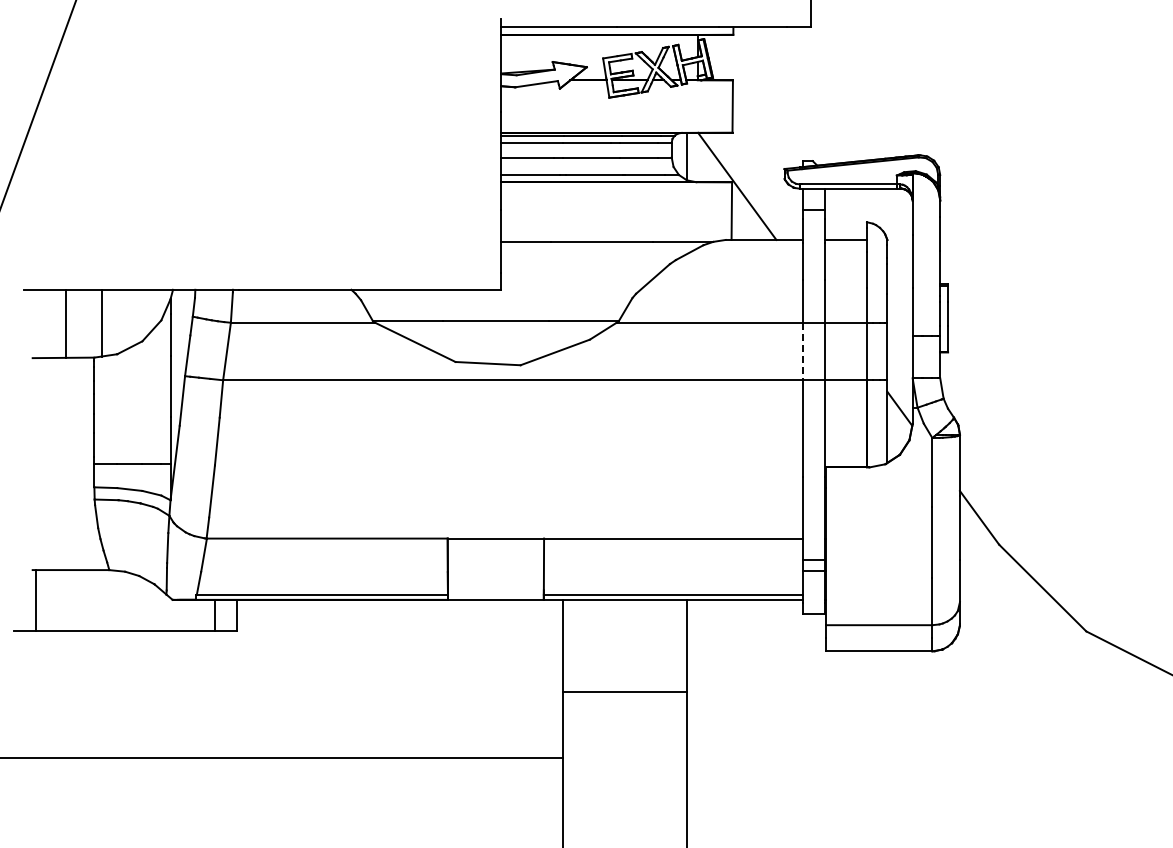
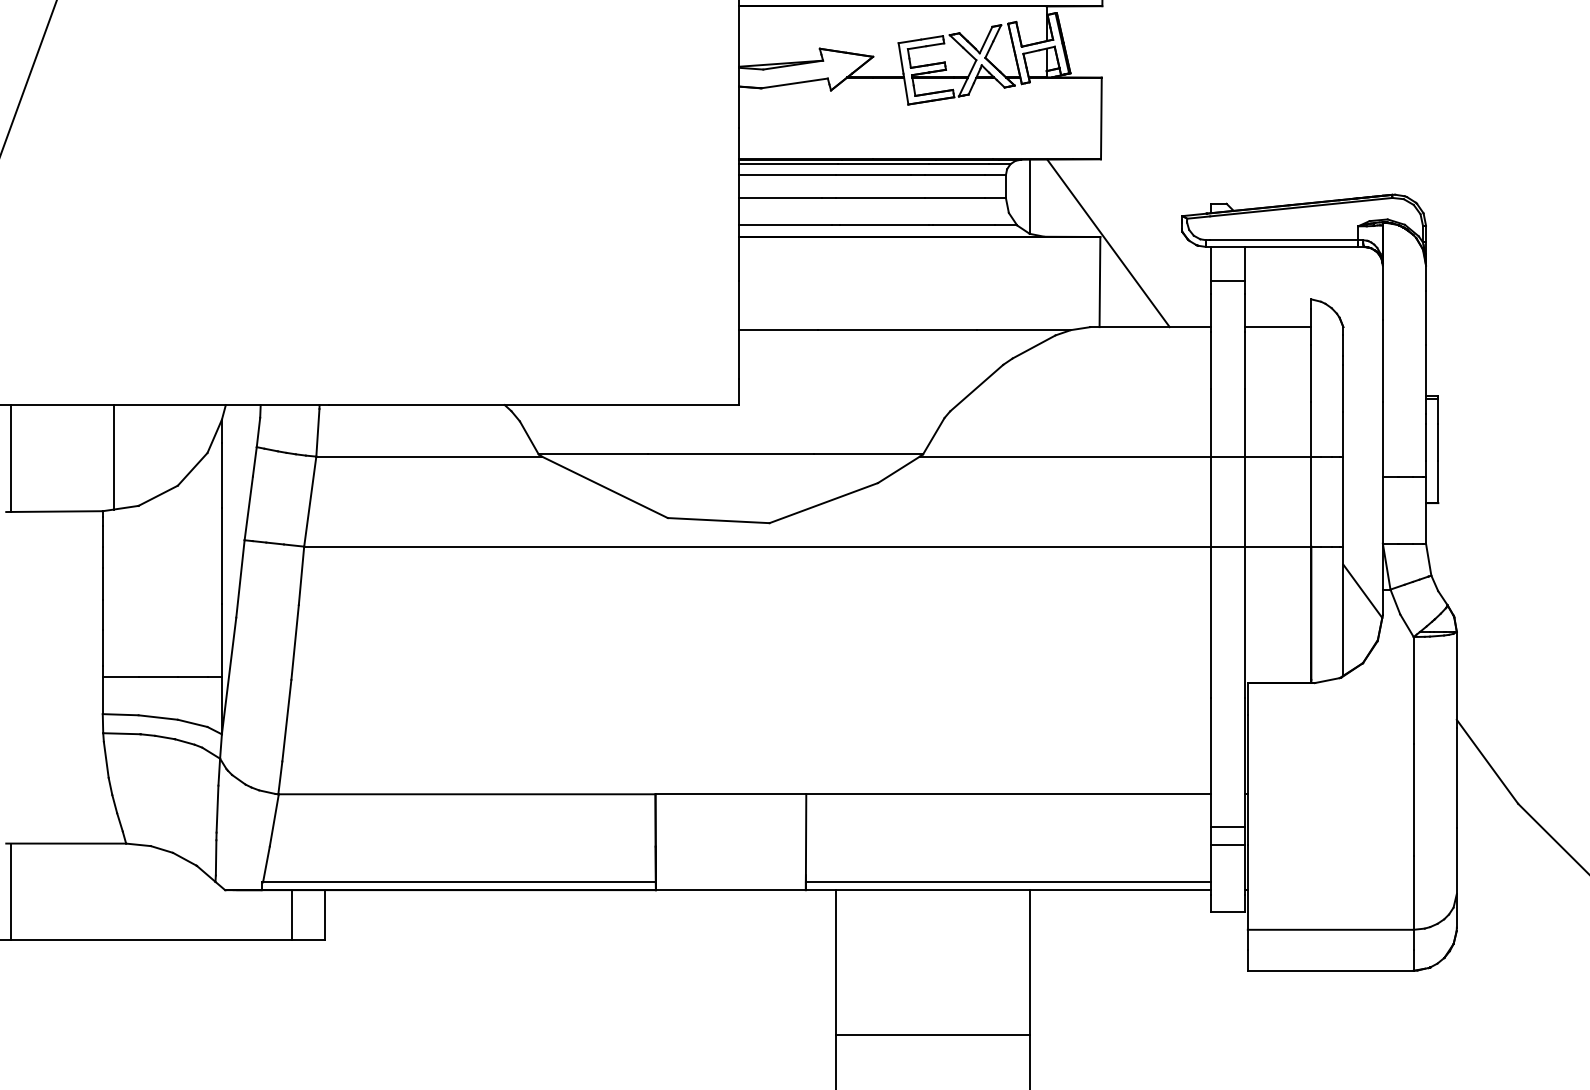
line: (65, 323) -> (10, 457), moved
line: (802, 351) -> (1210, 501), dashed -> solid

